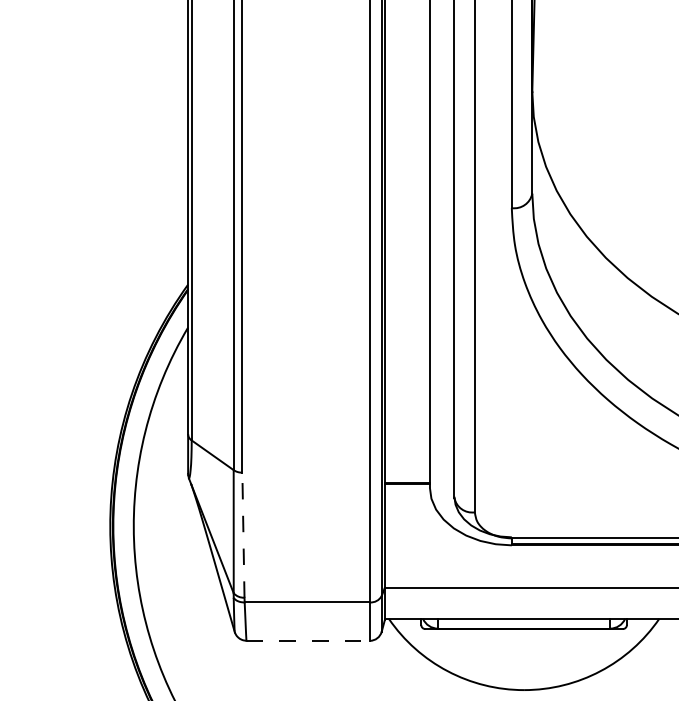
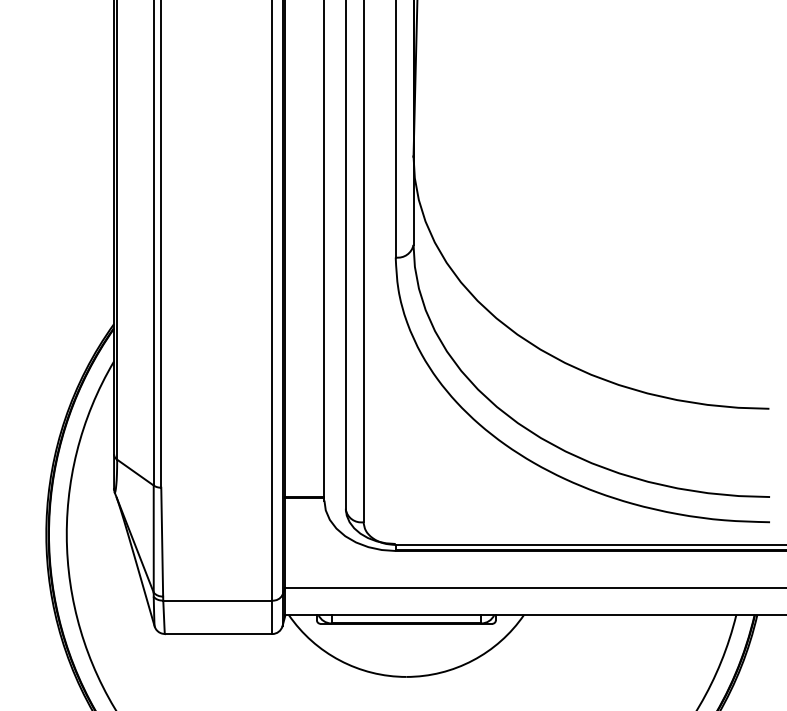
line: (243, 534) -> (162, 541), dashed -> solid
line: (308, 641) -> (218, 634), dashed -> solid

